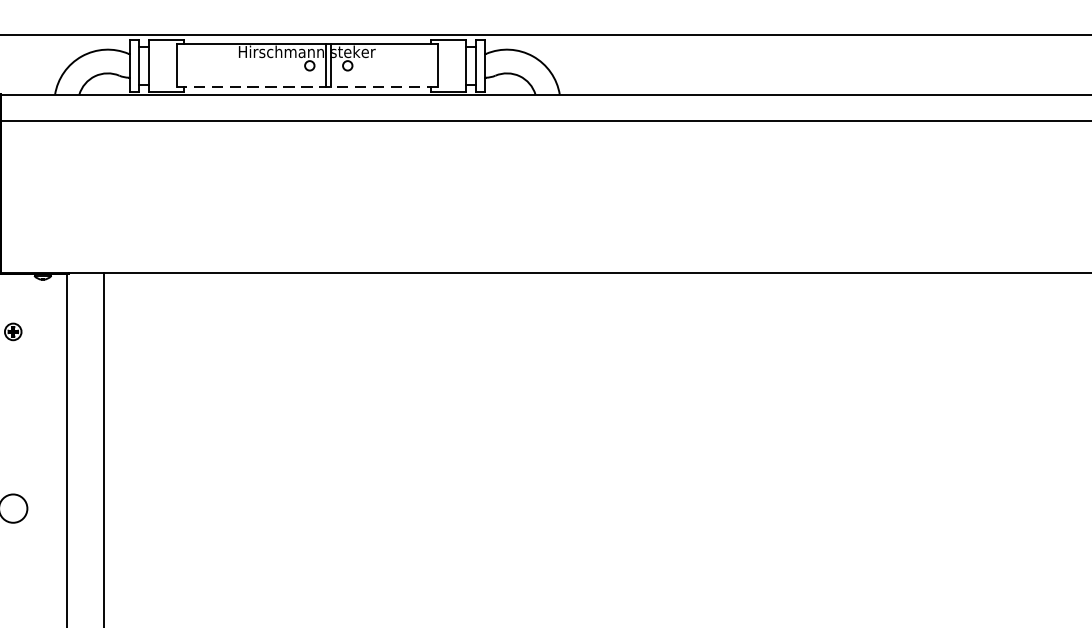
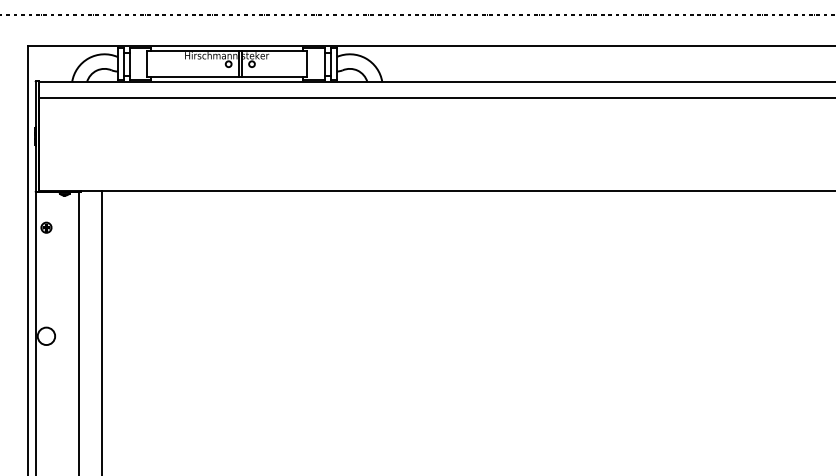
line: (306, 87) -> (226, 77), dashed -> solid

